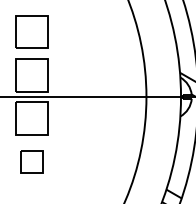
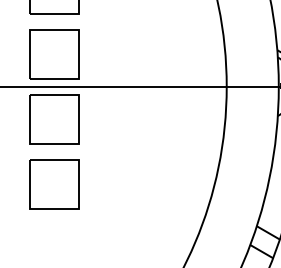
part: (31, 161) -> (53, 183), size x1.43

